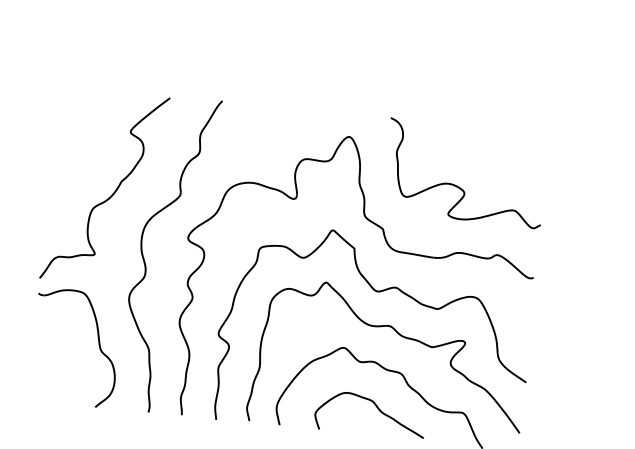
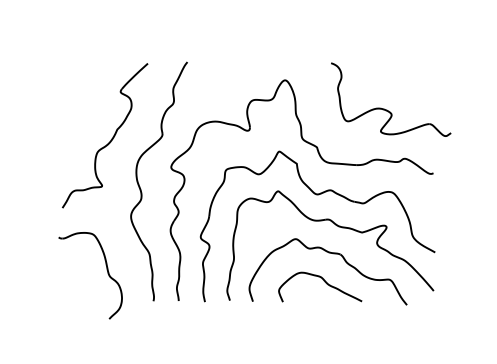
part: (459, 186) -> (387, 109), moved
part: (97, 342) -> (106, 270), moved

